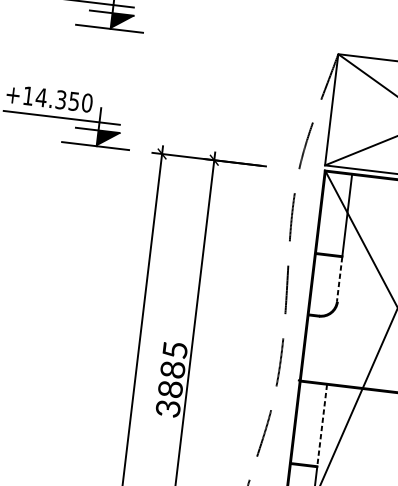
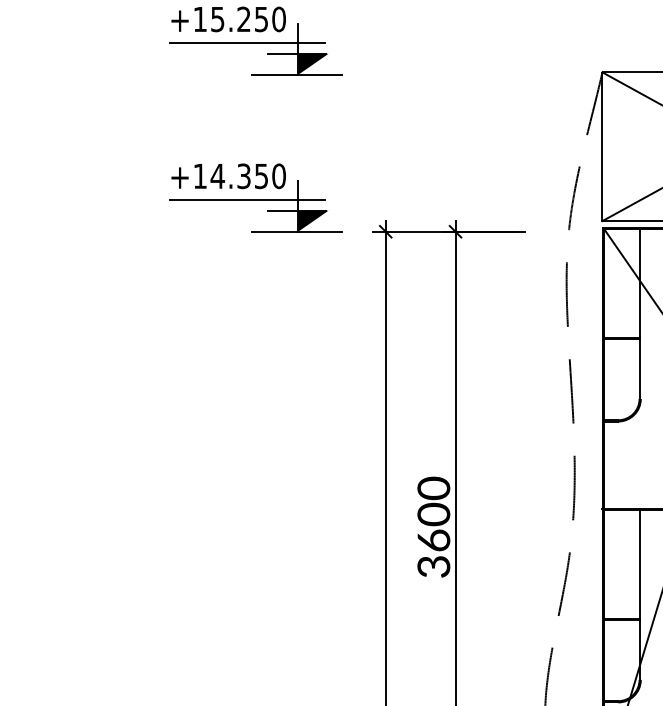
line: (339, 279) -> (639, 369), dashed -> solid
text: (172, 368) -> (433, 513), 3885 -> 3600
line: (322, 426) -> (639, 565), dashed -> solid

